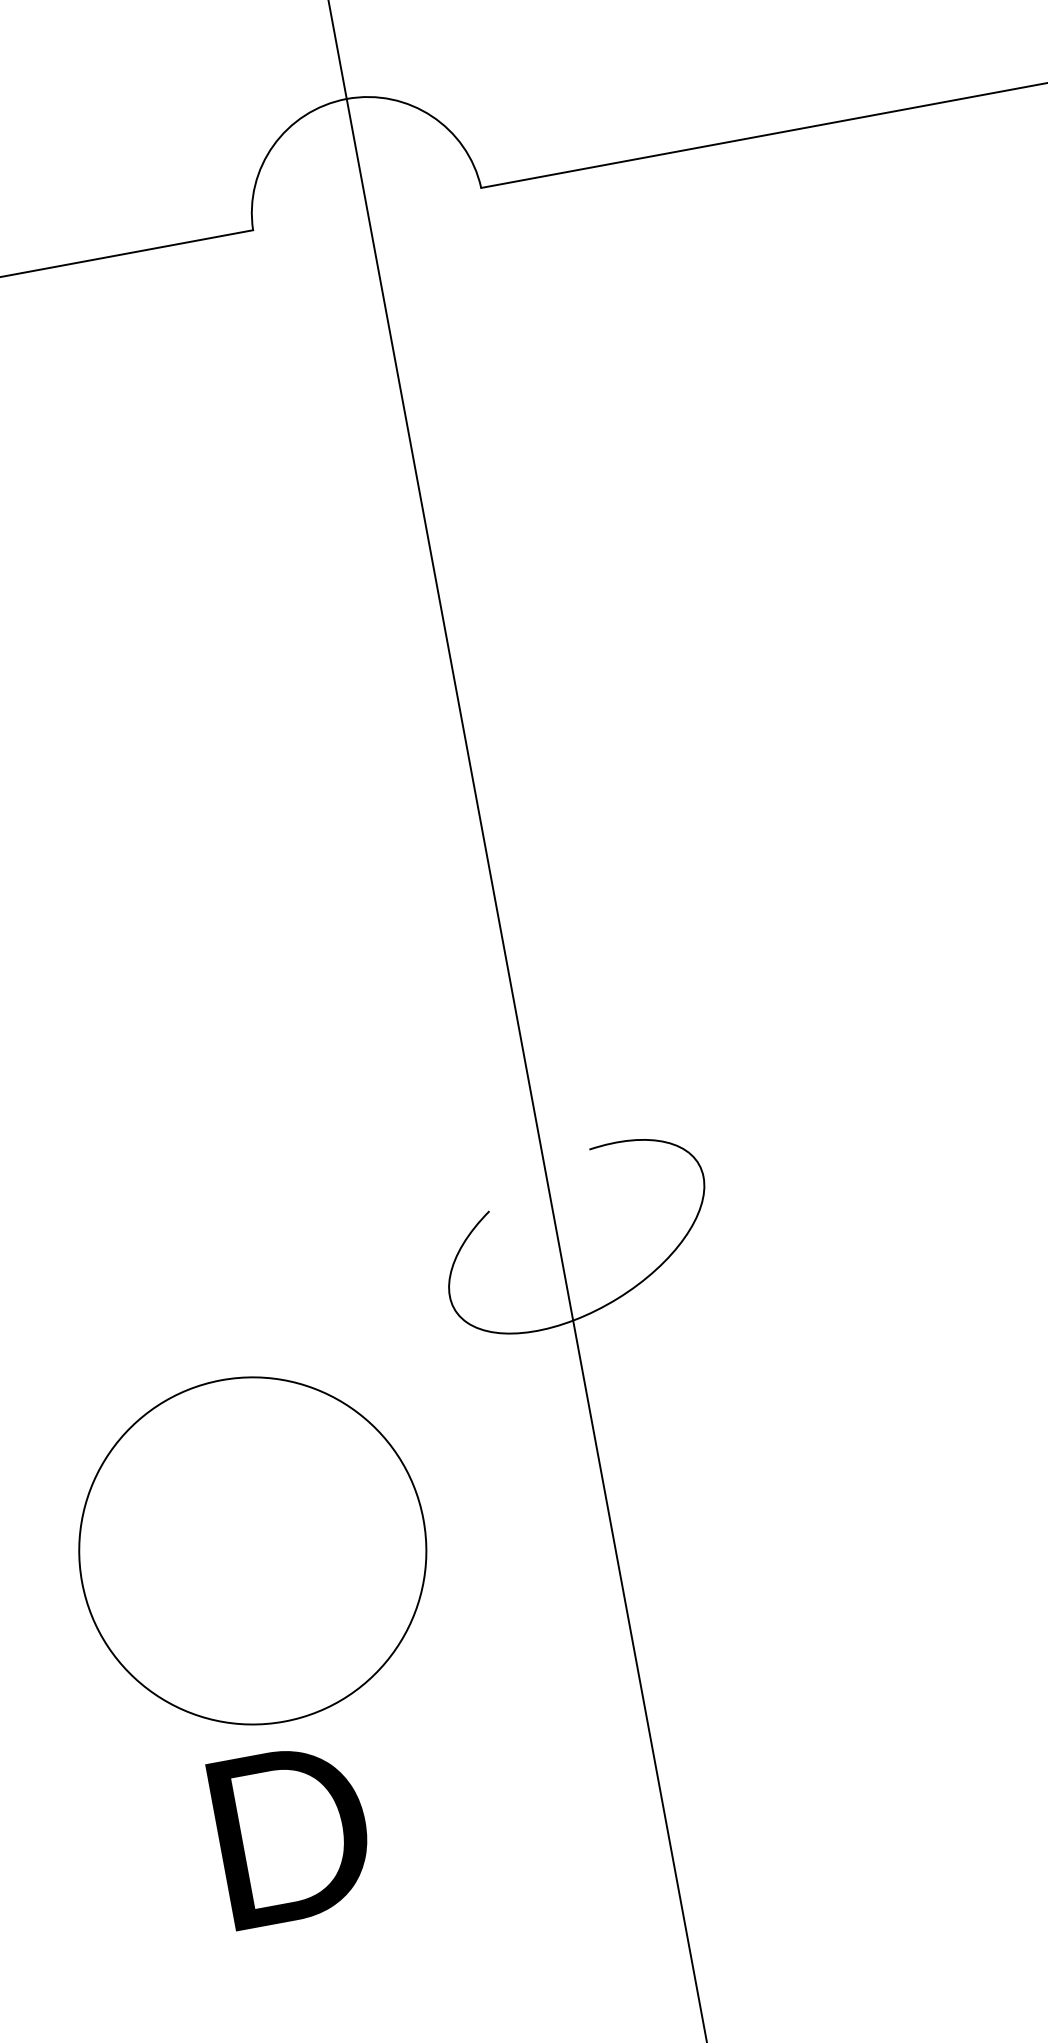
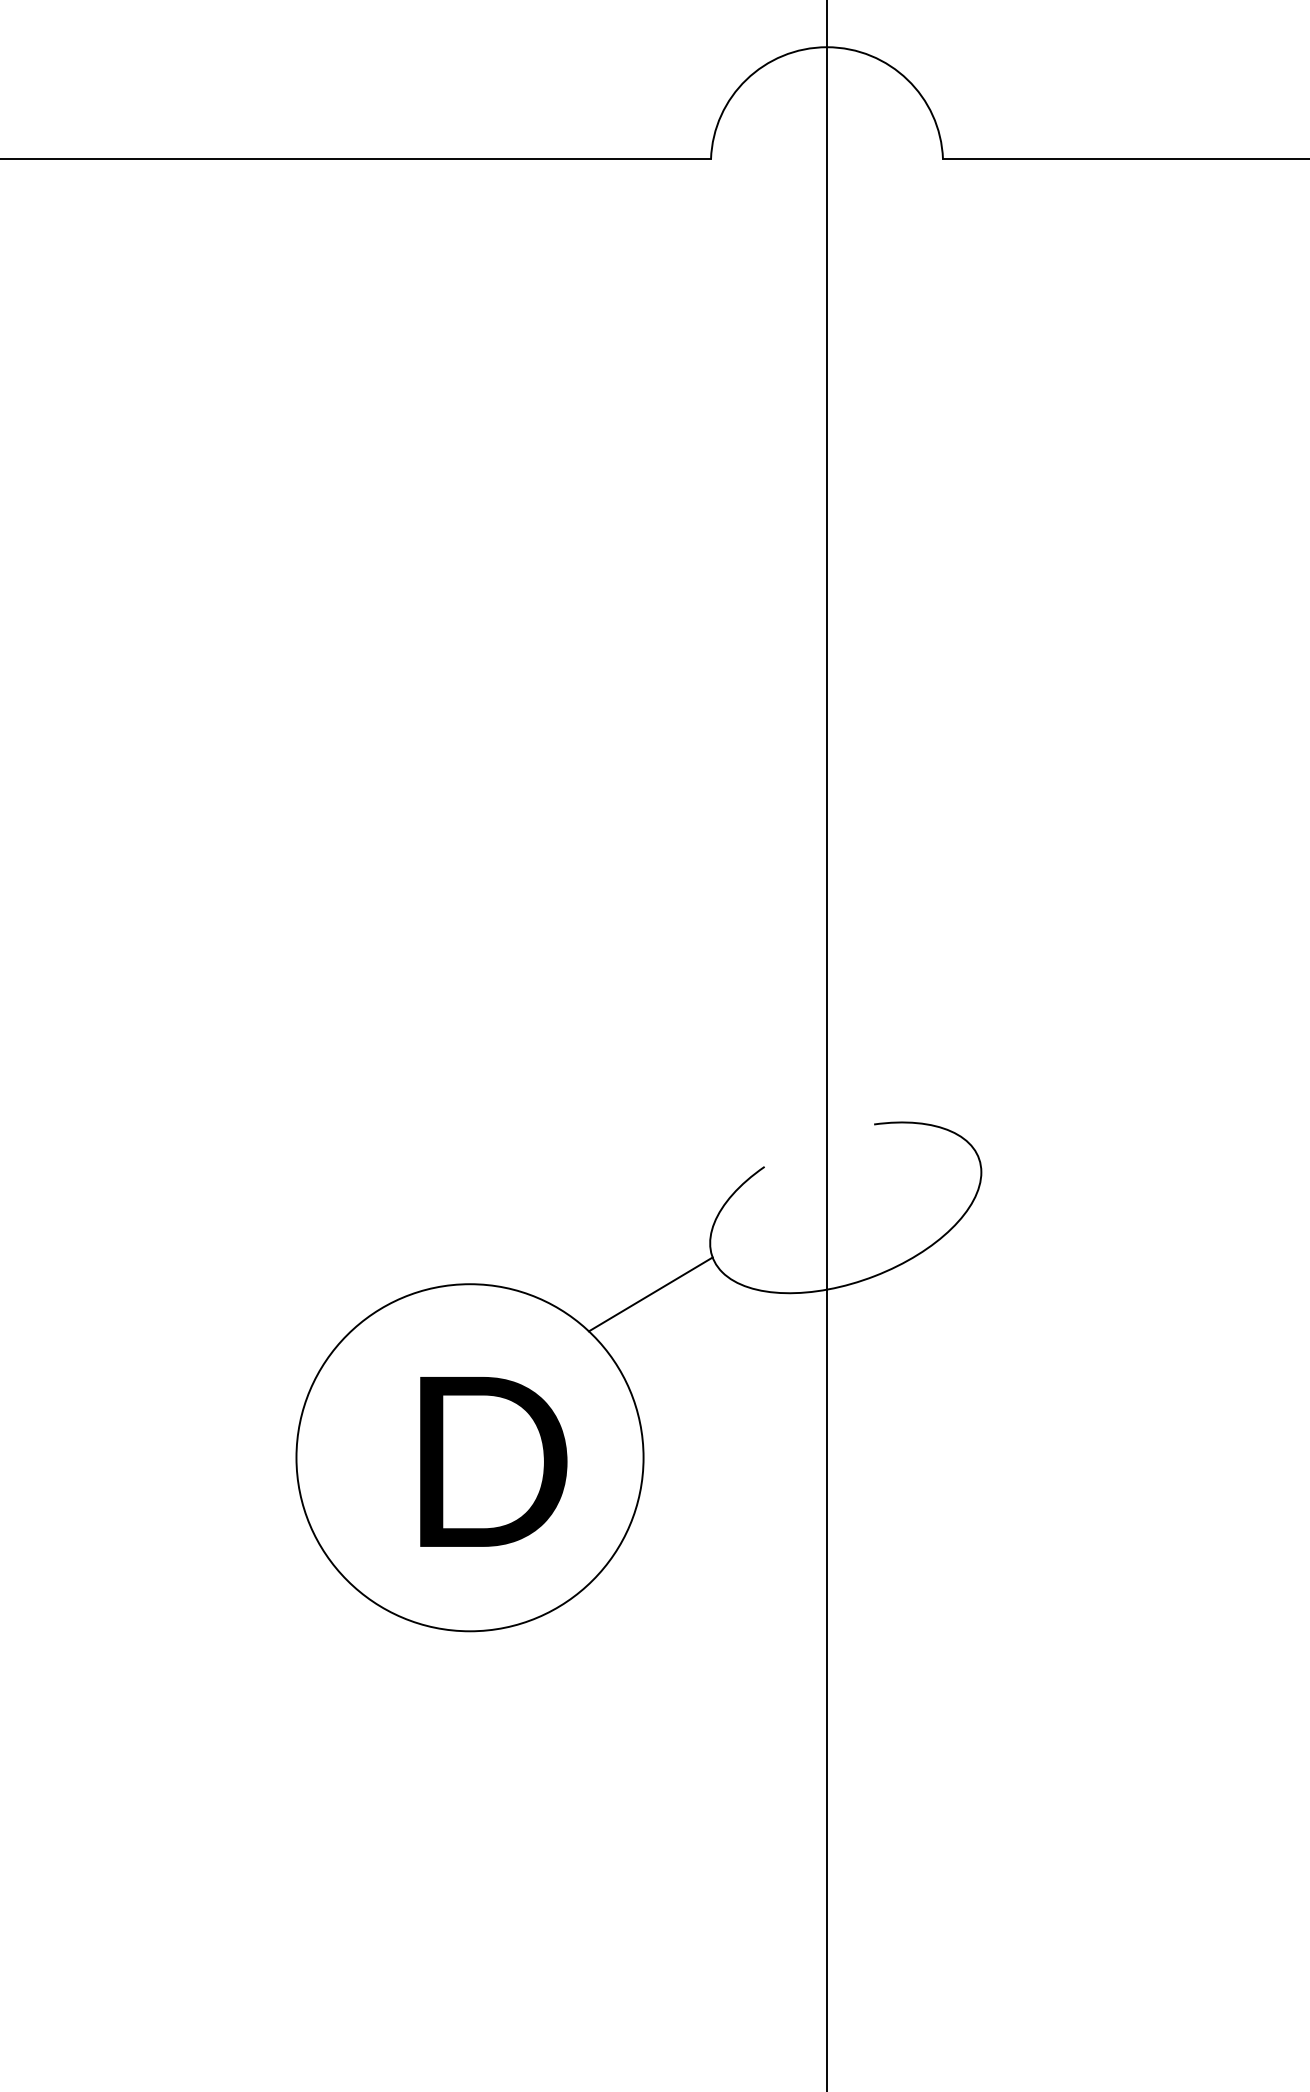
line: (400, 1357) -> (650, 1294), added
text: (292, 1834) -> (493, 1461), moved

